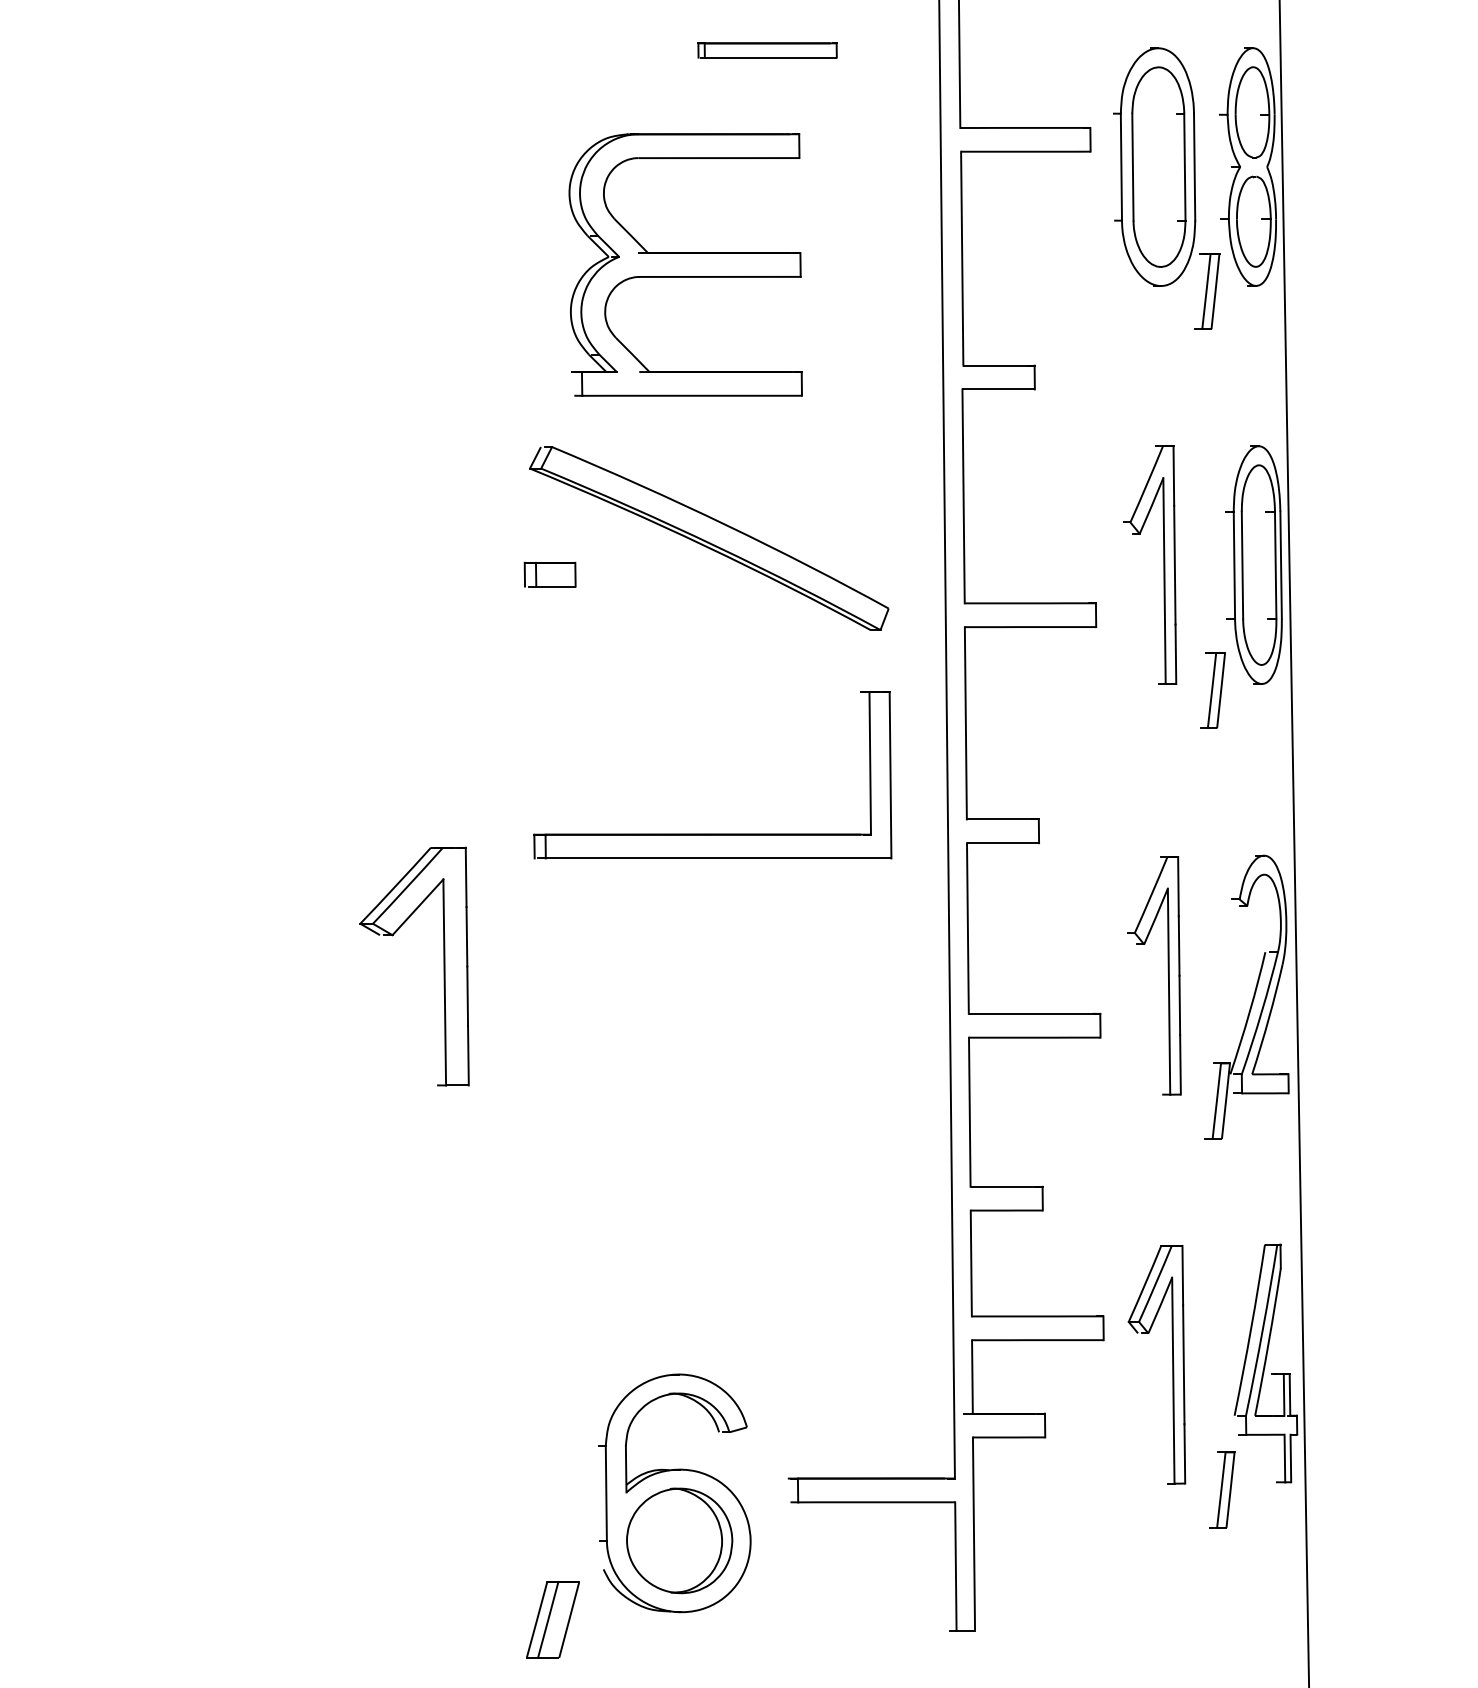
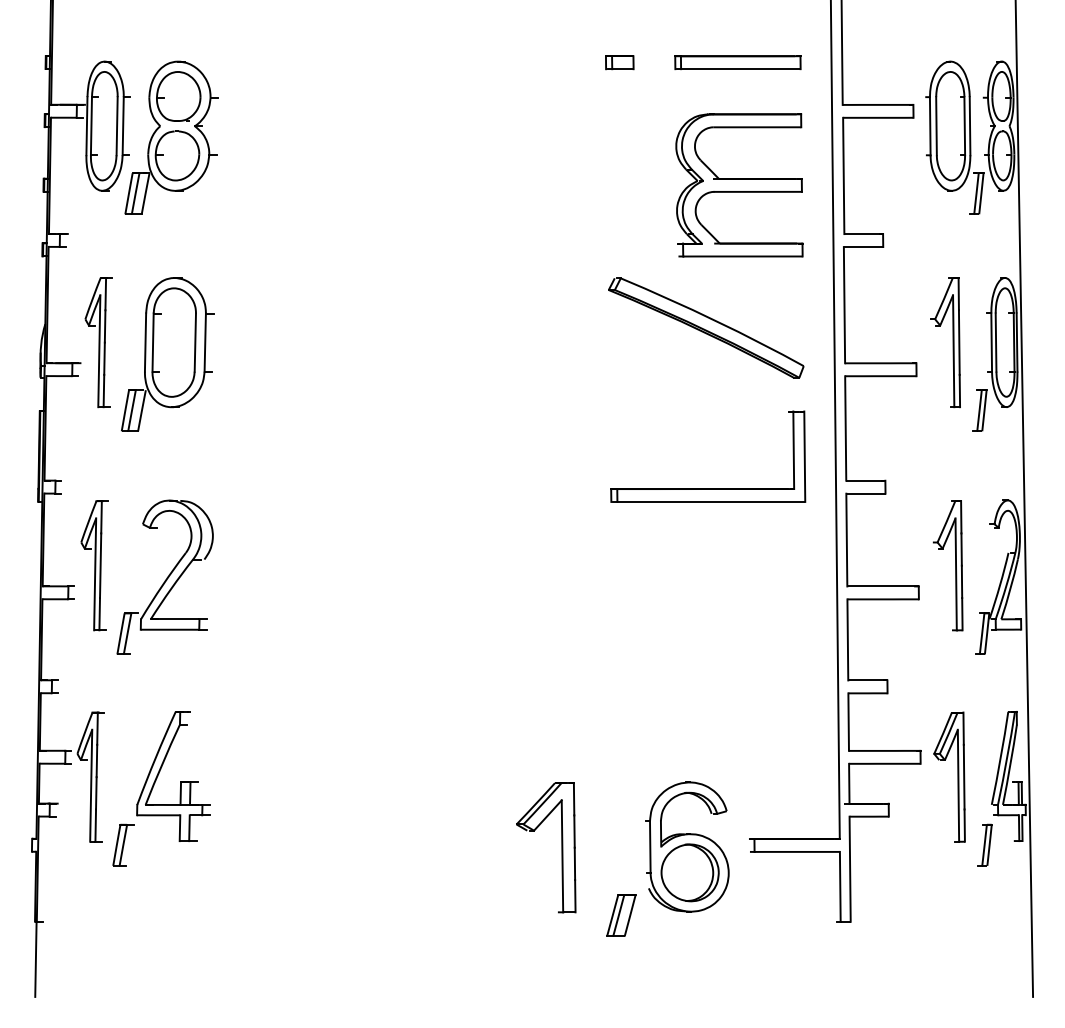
part: (766, 49) -> (737, 62), size x1.67
part: (685, 265) -> (739, 185), moved
part: (549, 574) -> (619, 62), moved
part: (442, 966) -> (561, 847), moved

